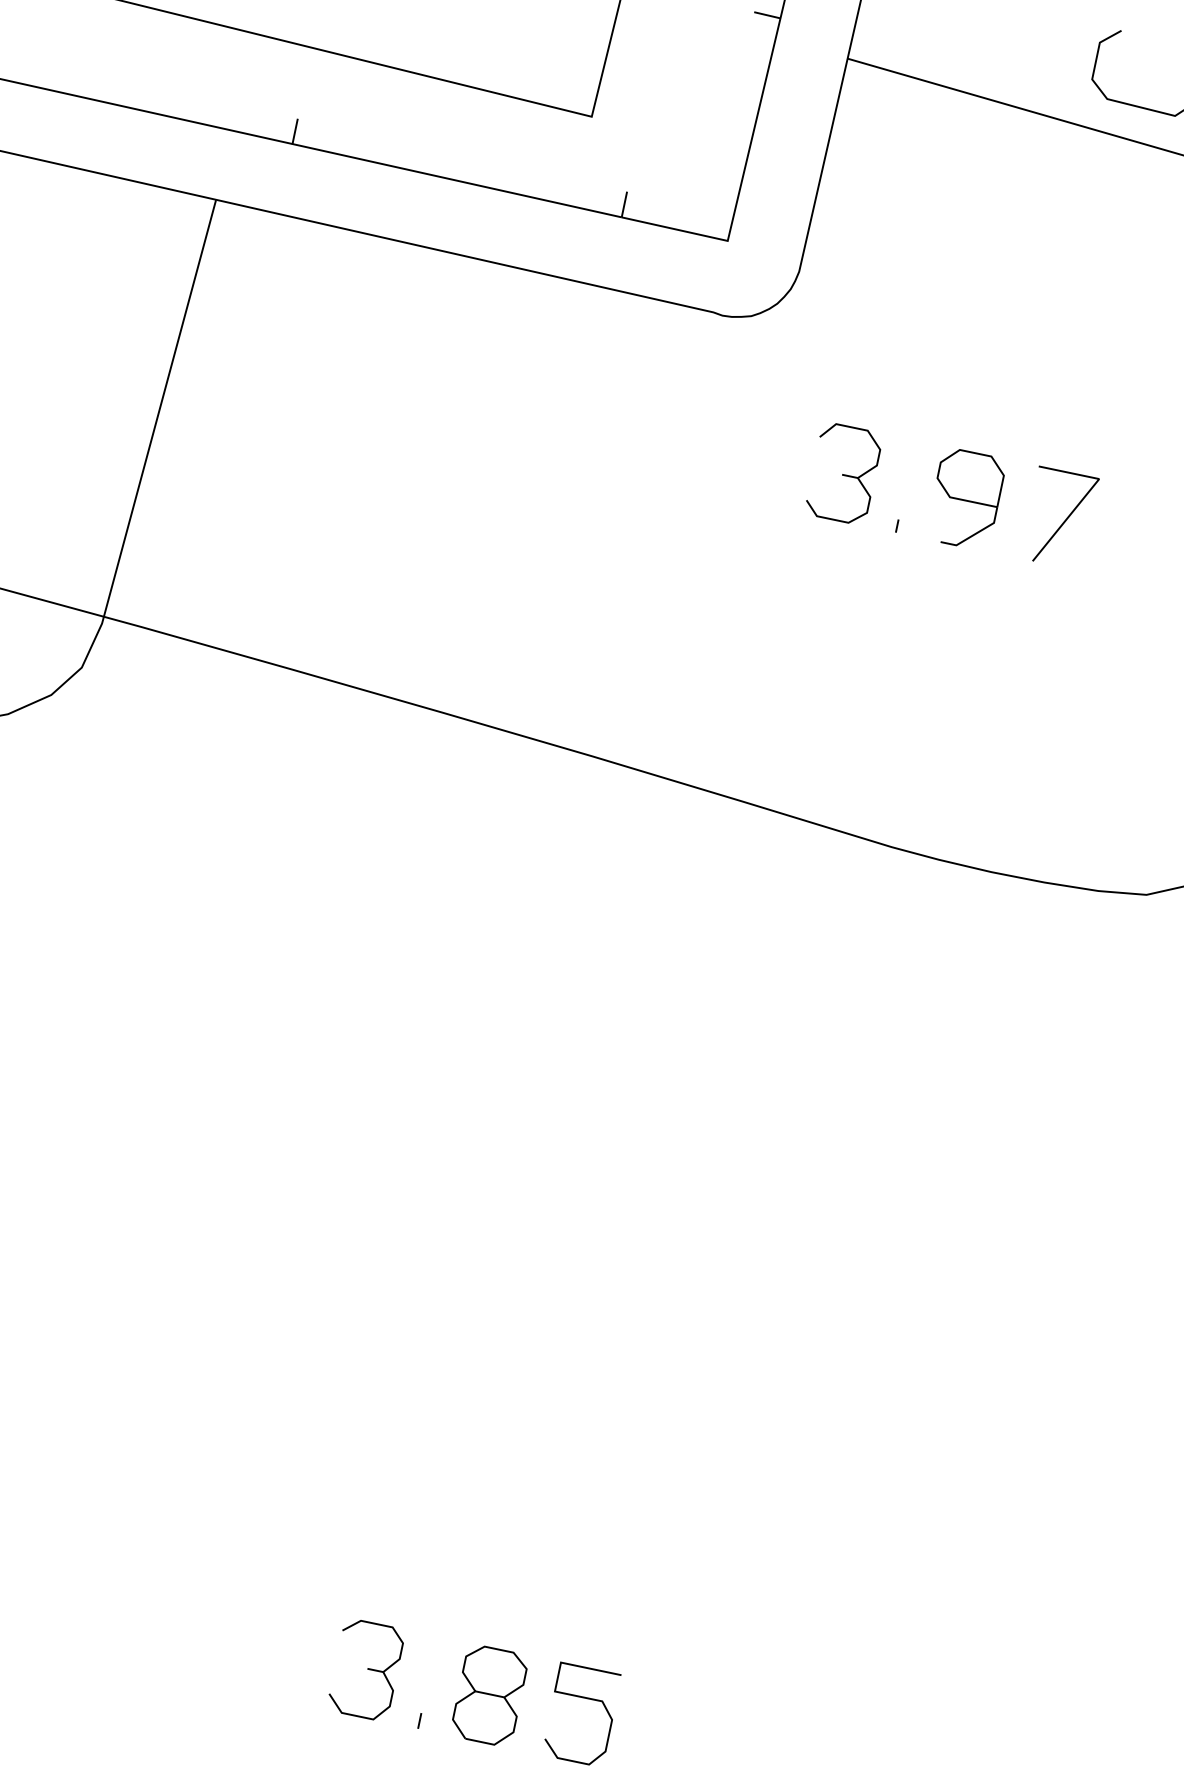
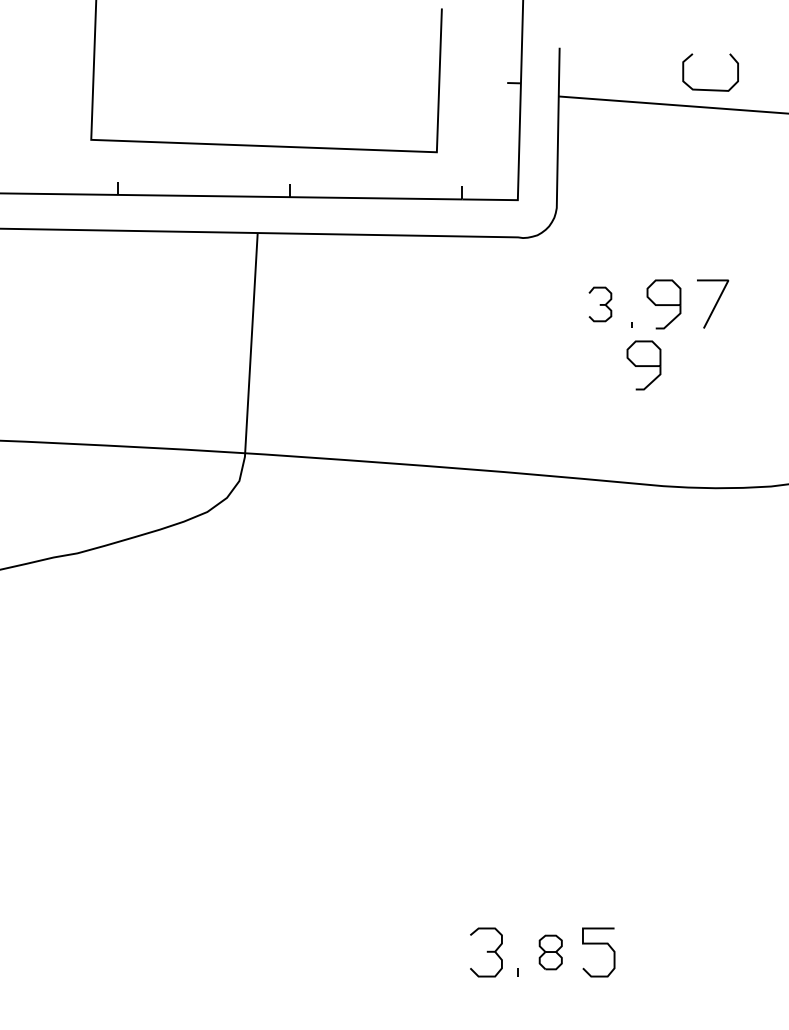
part: (844, 473) -> (600, 304), size x0.7
part: (902, 608) -> (643, 365), added
part: (489, 1695) -> (550, 952), size x0.7

